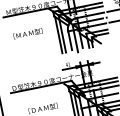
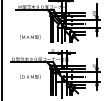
text: (28, 34) -> (30, 37), moved

